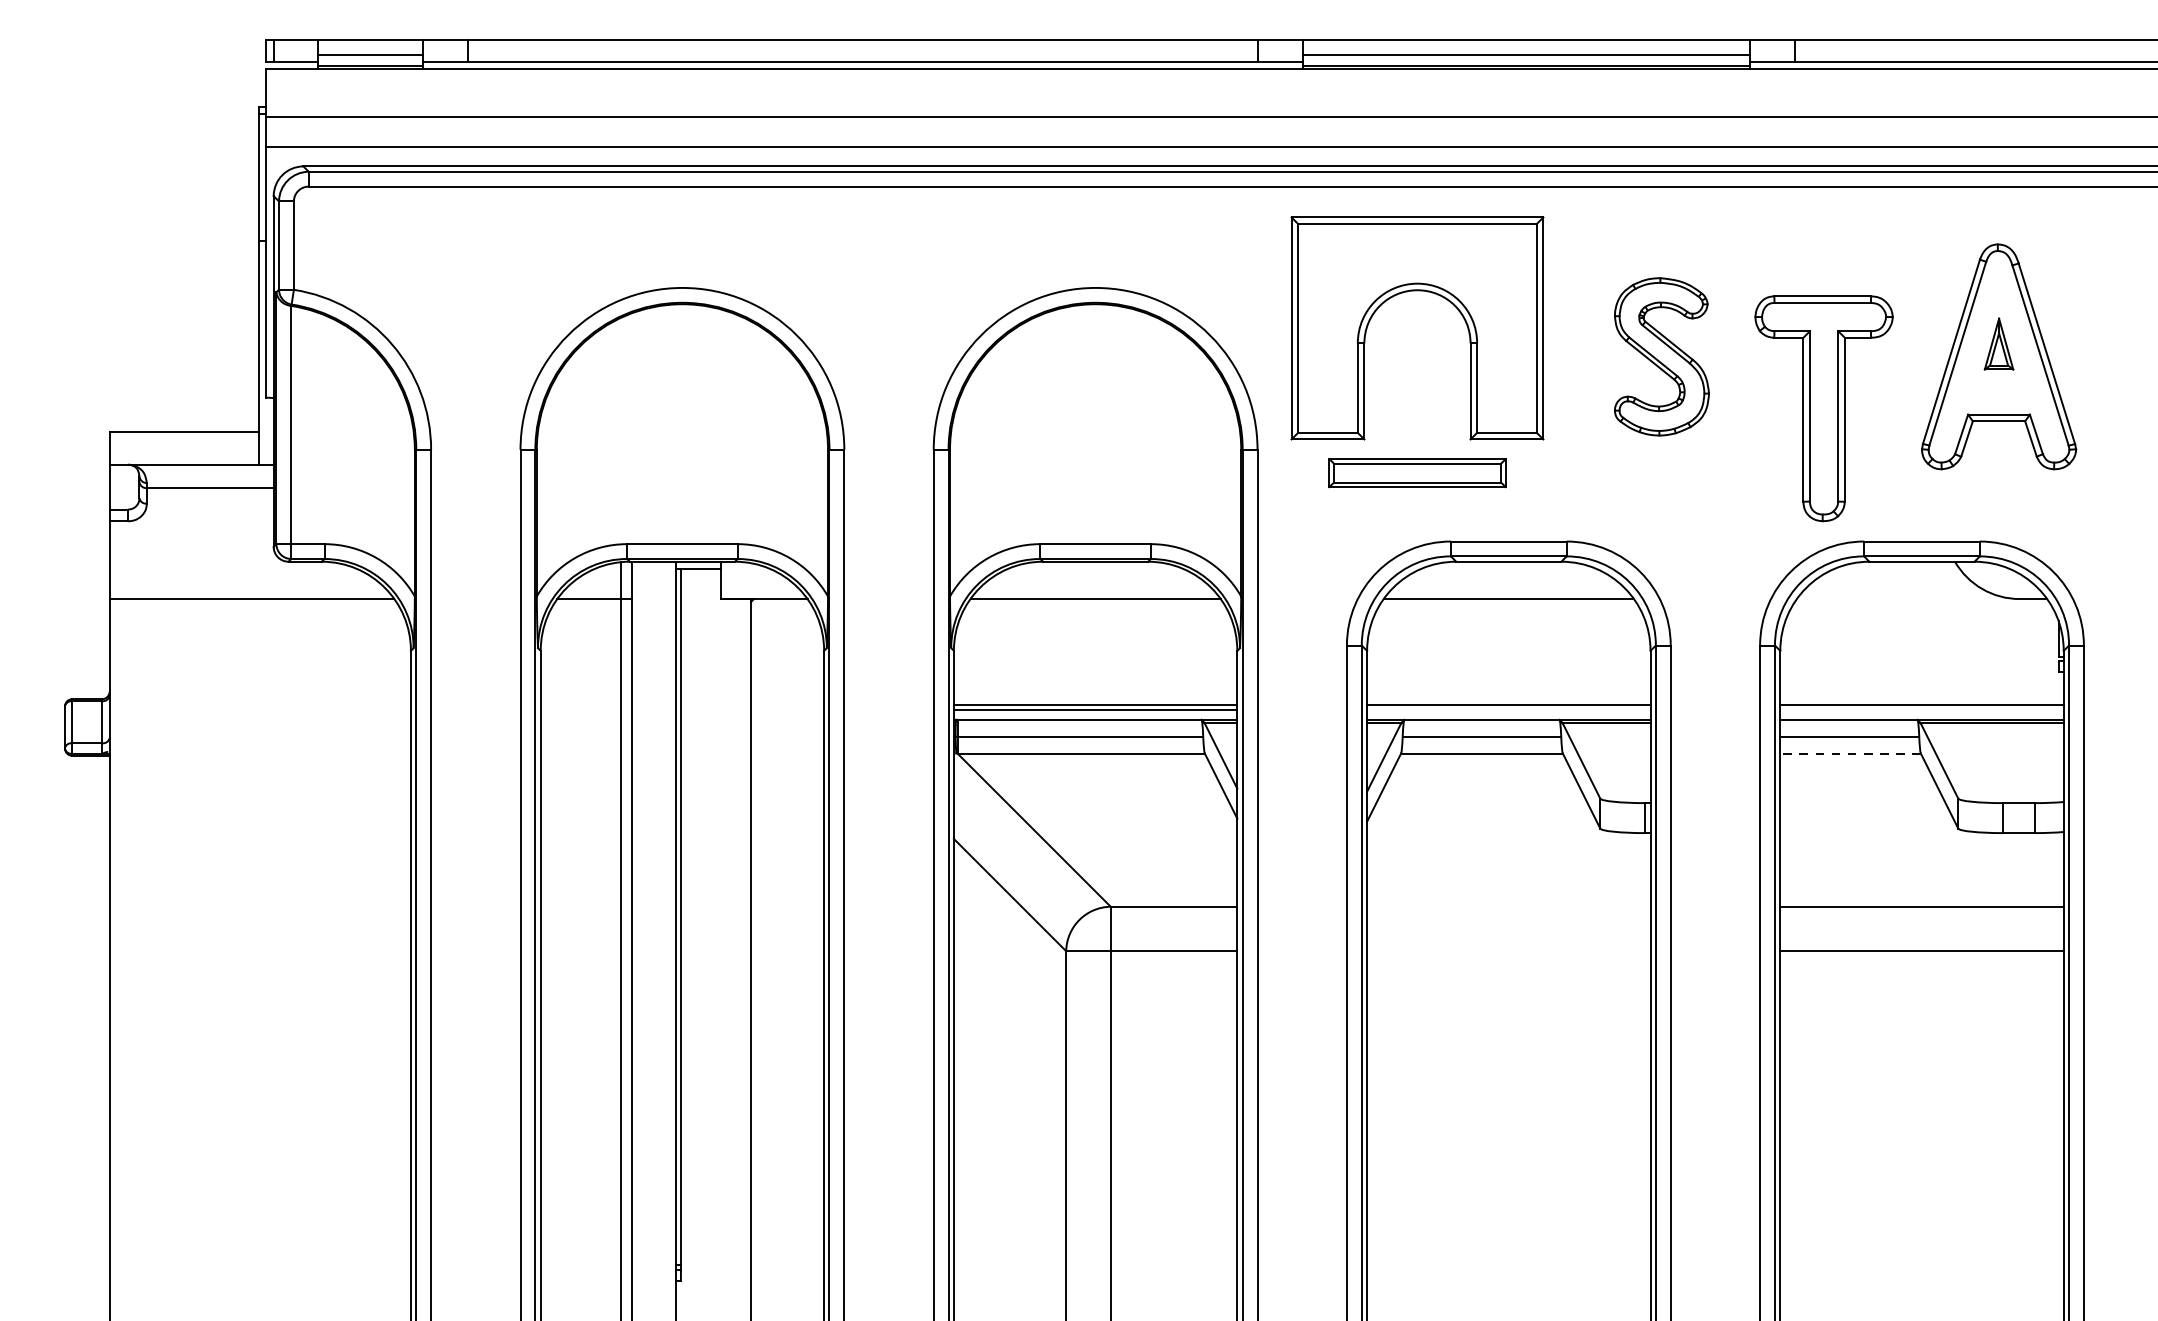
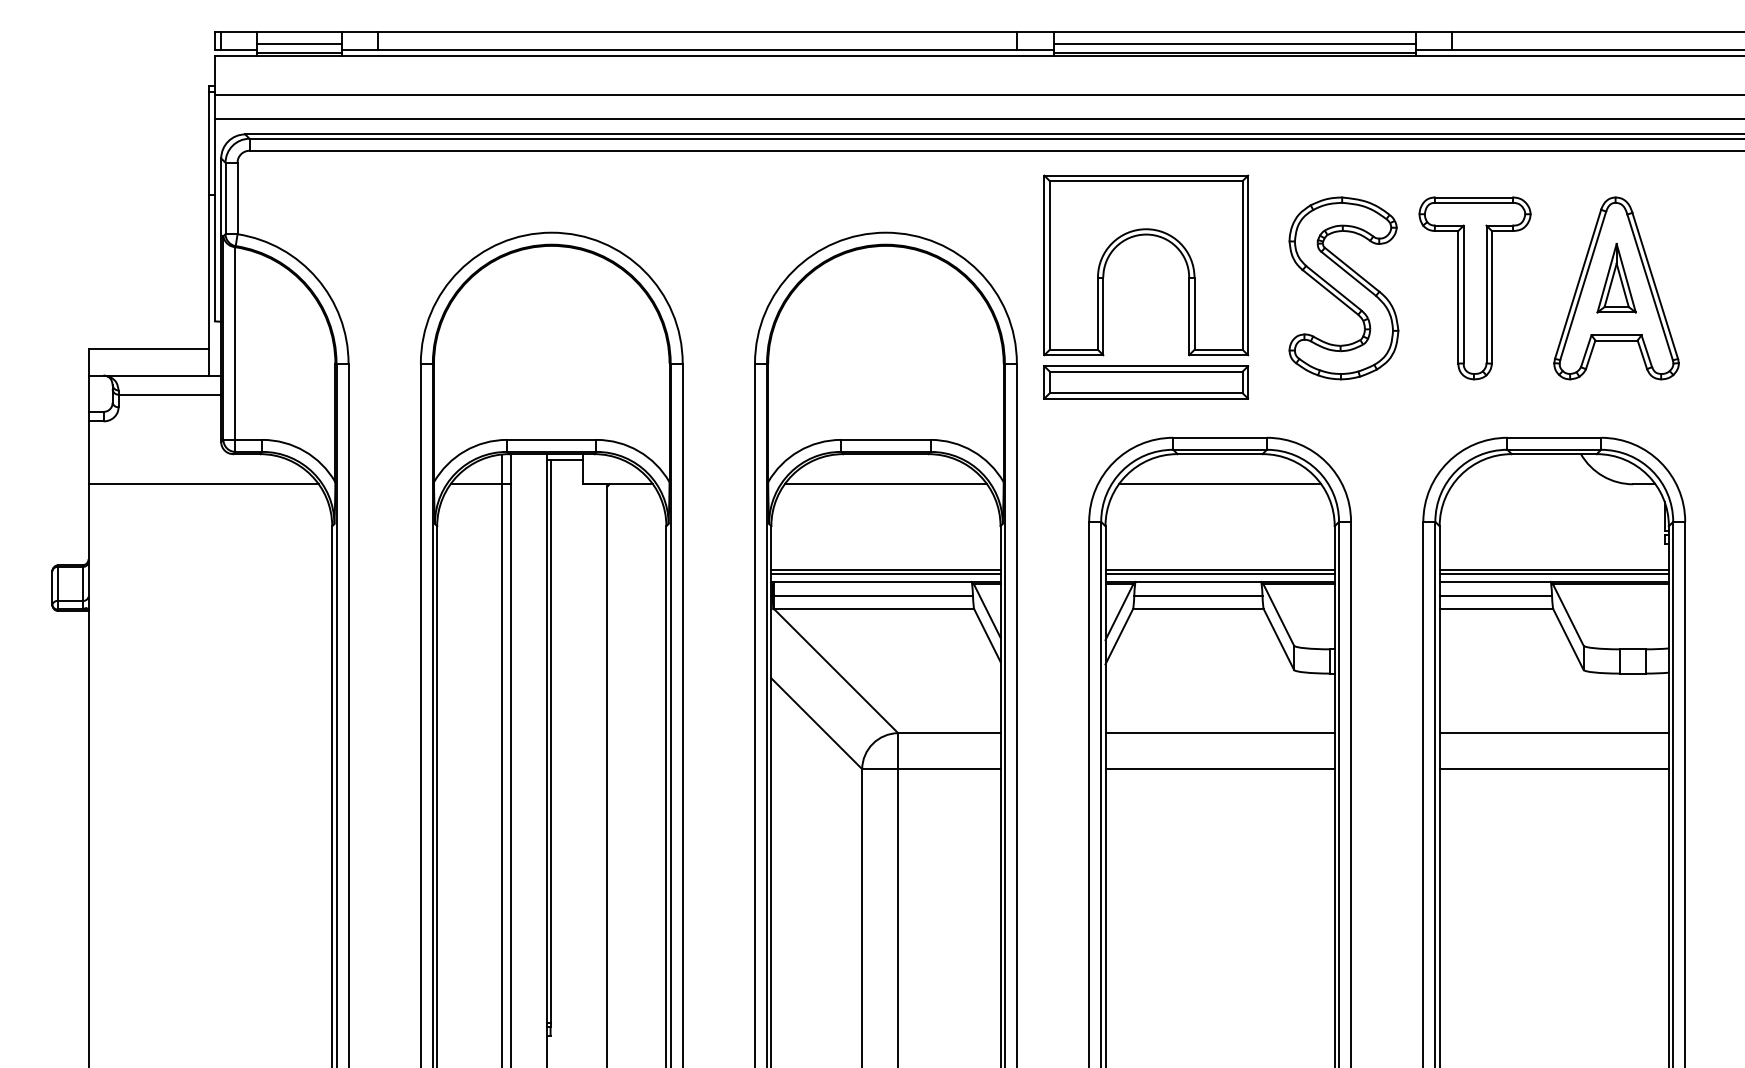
part: (1998, 343) -> (1616, 277), size x1.67
part: (1661, 356) -> (1343, 288), size x1.43
part: (1823, 408) -> (1474, 288), moved
part: (1417, 473) -> (1146, 382), size x1.43
line: (1508, 709) -> (1219, 573), added
line: (1921, 709) -> (1553, 573), added
line: (1850, 753) -> (1496, 609), dashed -> solid
line: (1508, 907) -> (1219, 733), added
line: (1508, 951) -> (1219, 769), added

